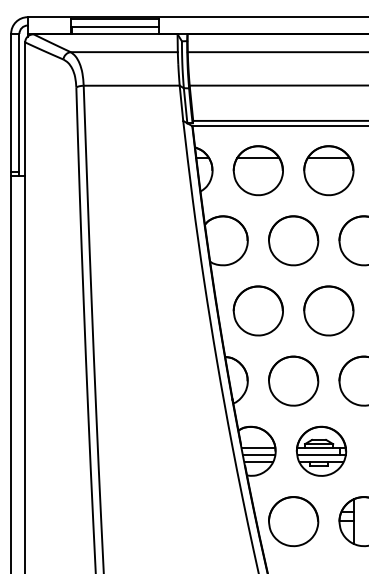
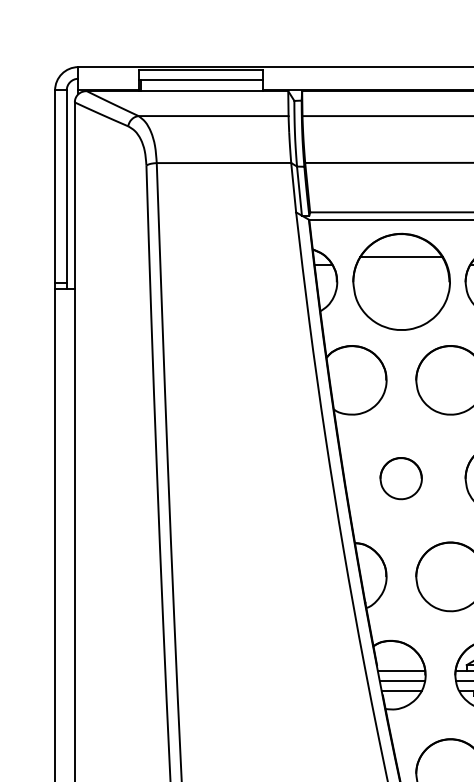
part: (257, 170) -> (400, 281), size x1.4
part: (257, 310) -> (400, 477), size x0.6

